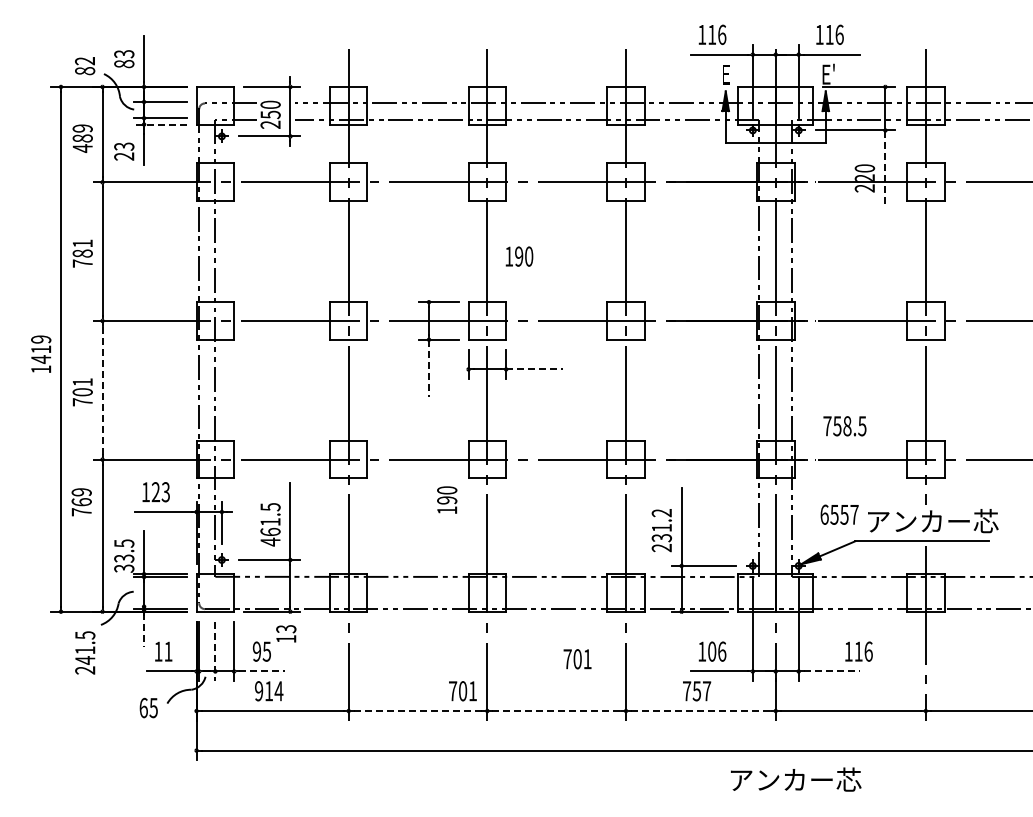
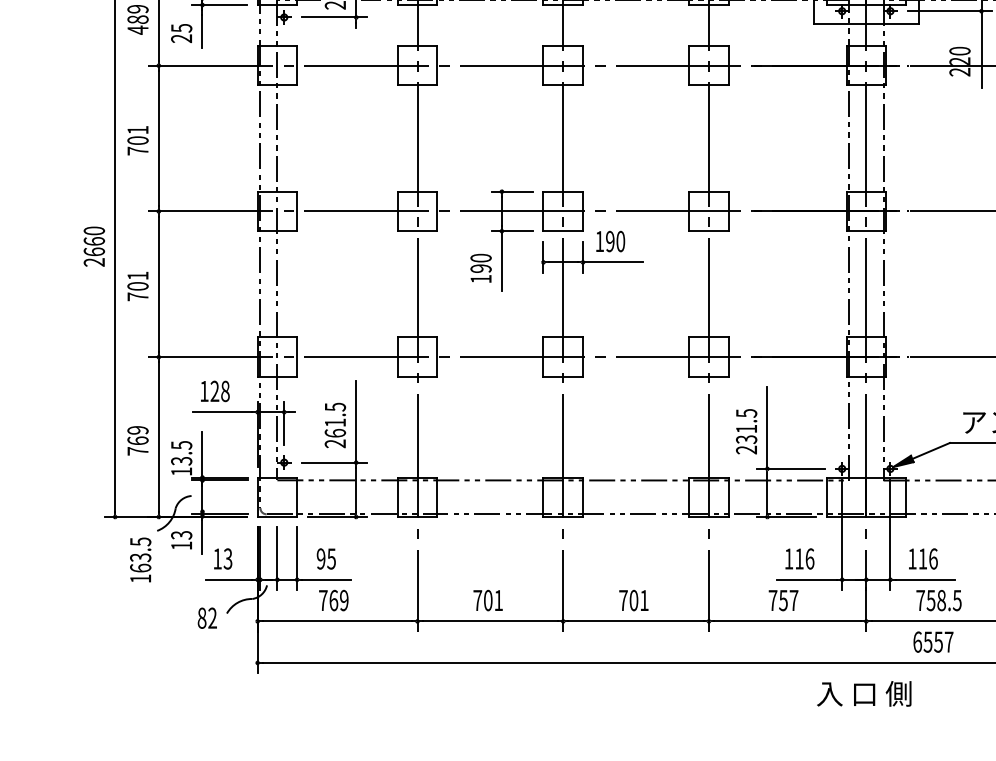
line: (159, 124) -> (218, 4), dashed -> solid
text: (123, 146) -> (180, 28), 23 -> 25
line: (885, 167) -> (981, 50), dashed -> solid
text: (82, 253) -> (137, 140), 781 -> 701
text: (519, 256) -> (610, 241), moved
text: (41, 354) -> (94, 246), 1419 -> 2660
line: (429, 368) -> (502, 261), dashed -> solid
line: (535, 369) -> (613, 262), dashed -> solid
line: (102, 389) -> (158, 283), dashed -> solid
text: (844, 426) -> (938, 600), moved
text: (165, 492) -> (224, 391), 123 -> 128
text: (447, 499) -> (481, 267), moved
text: (81, 502) -> (137, 441), moved
text: (661, 513) -> (746, 413), 231.2 -> 231.5
text: (839, 514) -> (933, 641), moved
text: (270, 541) -> (335, 443), 461.5 -> 261.5
text: (124, 568) -> (181, 471), 33.5 -> 13.5
line: (144, 630) -> (202, 536), dashed -> solid
text: (286, 633) -> (181, 539), moved
text: (168, 651) -> (228, 558), 11 -> 13
line: (215, 651) -> (277, 558), dashed -> solid
text: (712, 651) -> (799, 558), 106 -> 116
text: (858, 651) -> (922, 558), moved
text: (577, 659) -> (633, 600), moved
text: (85, 660) -> (140, 568), 241.5 -> 163.5
line: (262, 671) -> (326, 579), dashed -> solid
line: (832, 671) -> (925, 579), dashed -> solid
text: (269, 691) -> (334, 600), 914 -> 769
text: (462, 691) -> (487, 600), moved
text: (148, 707) -> (207, 617), 65 -> 82
line: (418, 711) -> (490, 621), dashed -> solid
line: (557, 711) -> (636, 621), dashed -> solid
line: (700, 711) -> (787, 621), dashed -> solid
text: (794, 779) -> (886, 693), アンカー芯 -> 入 口 側

